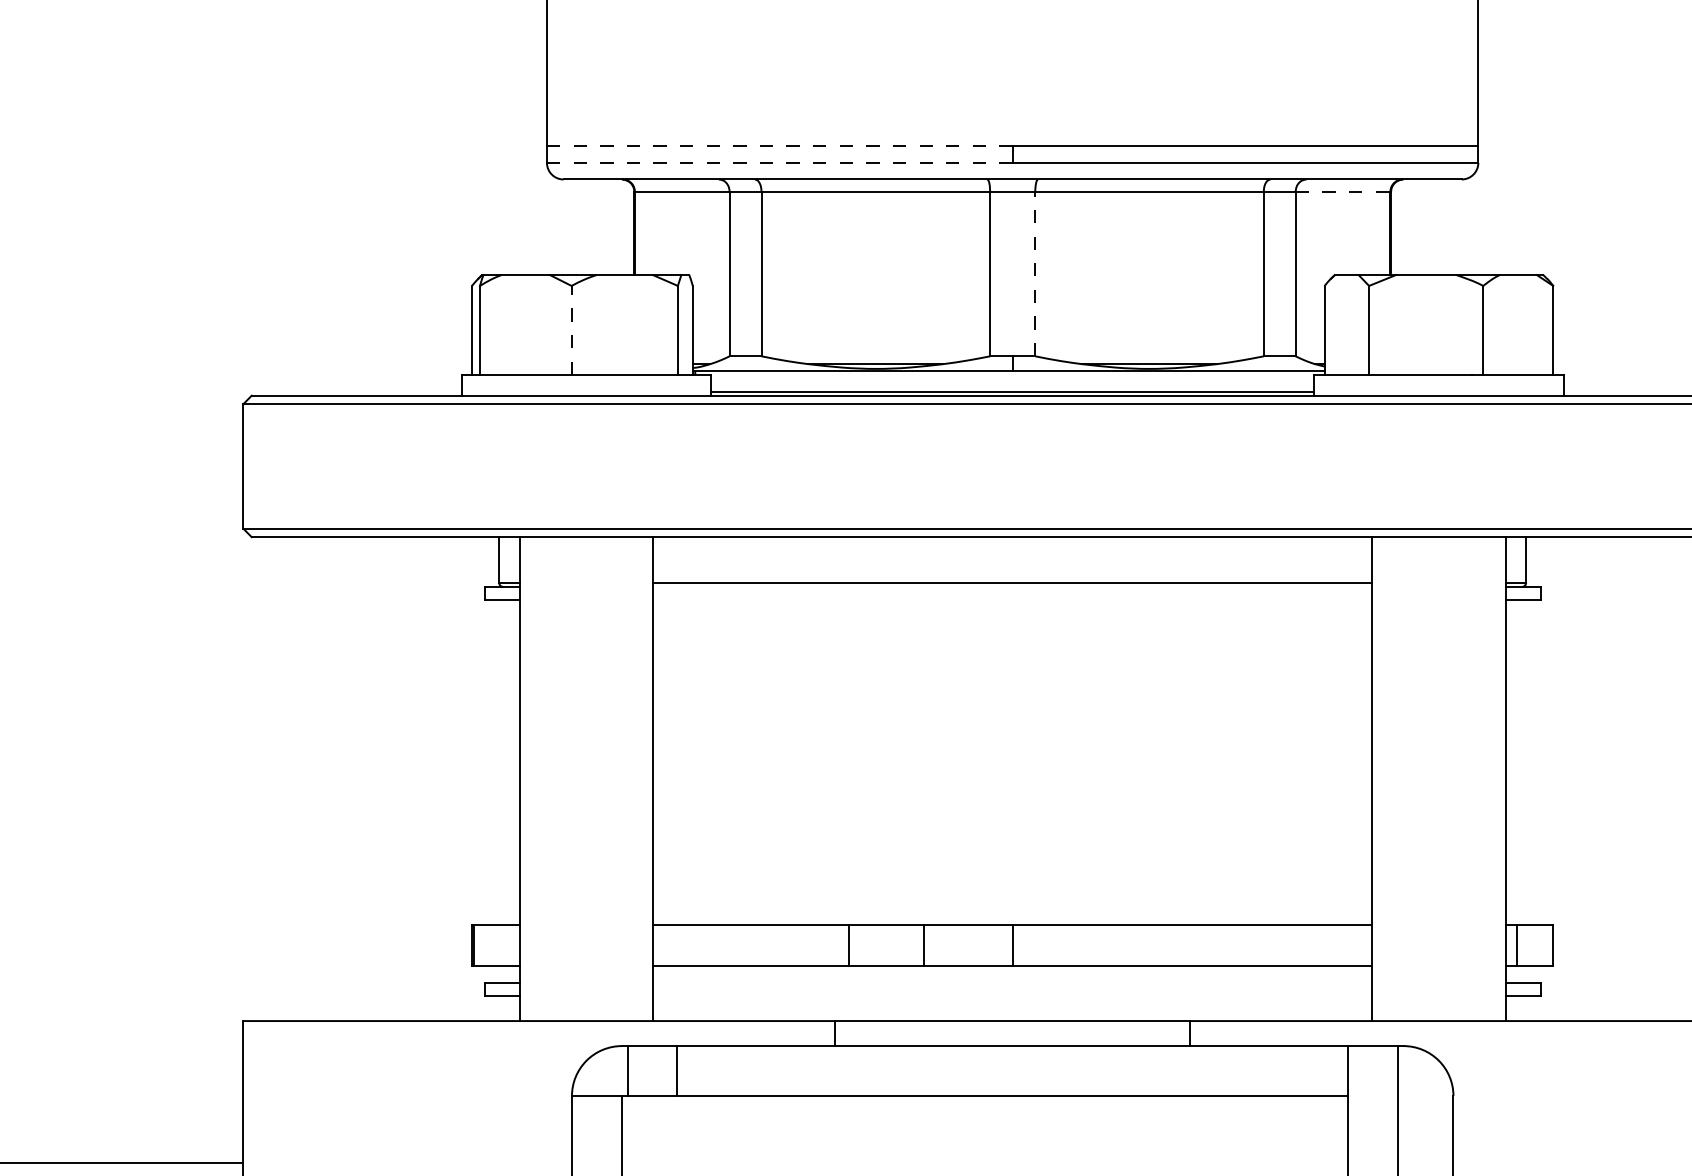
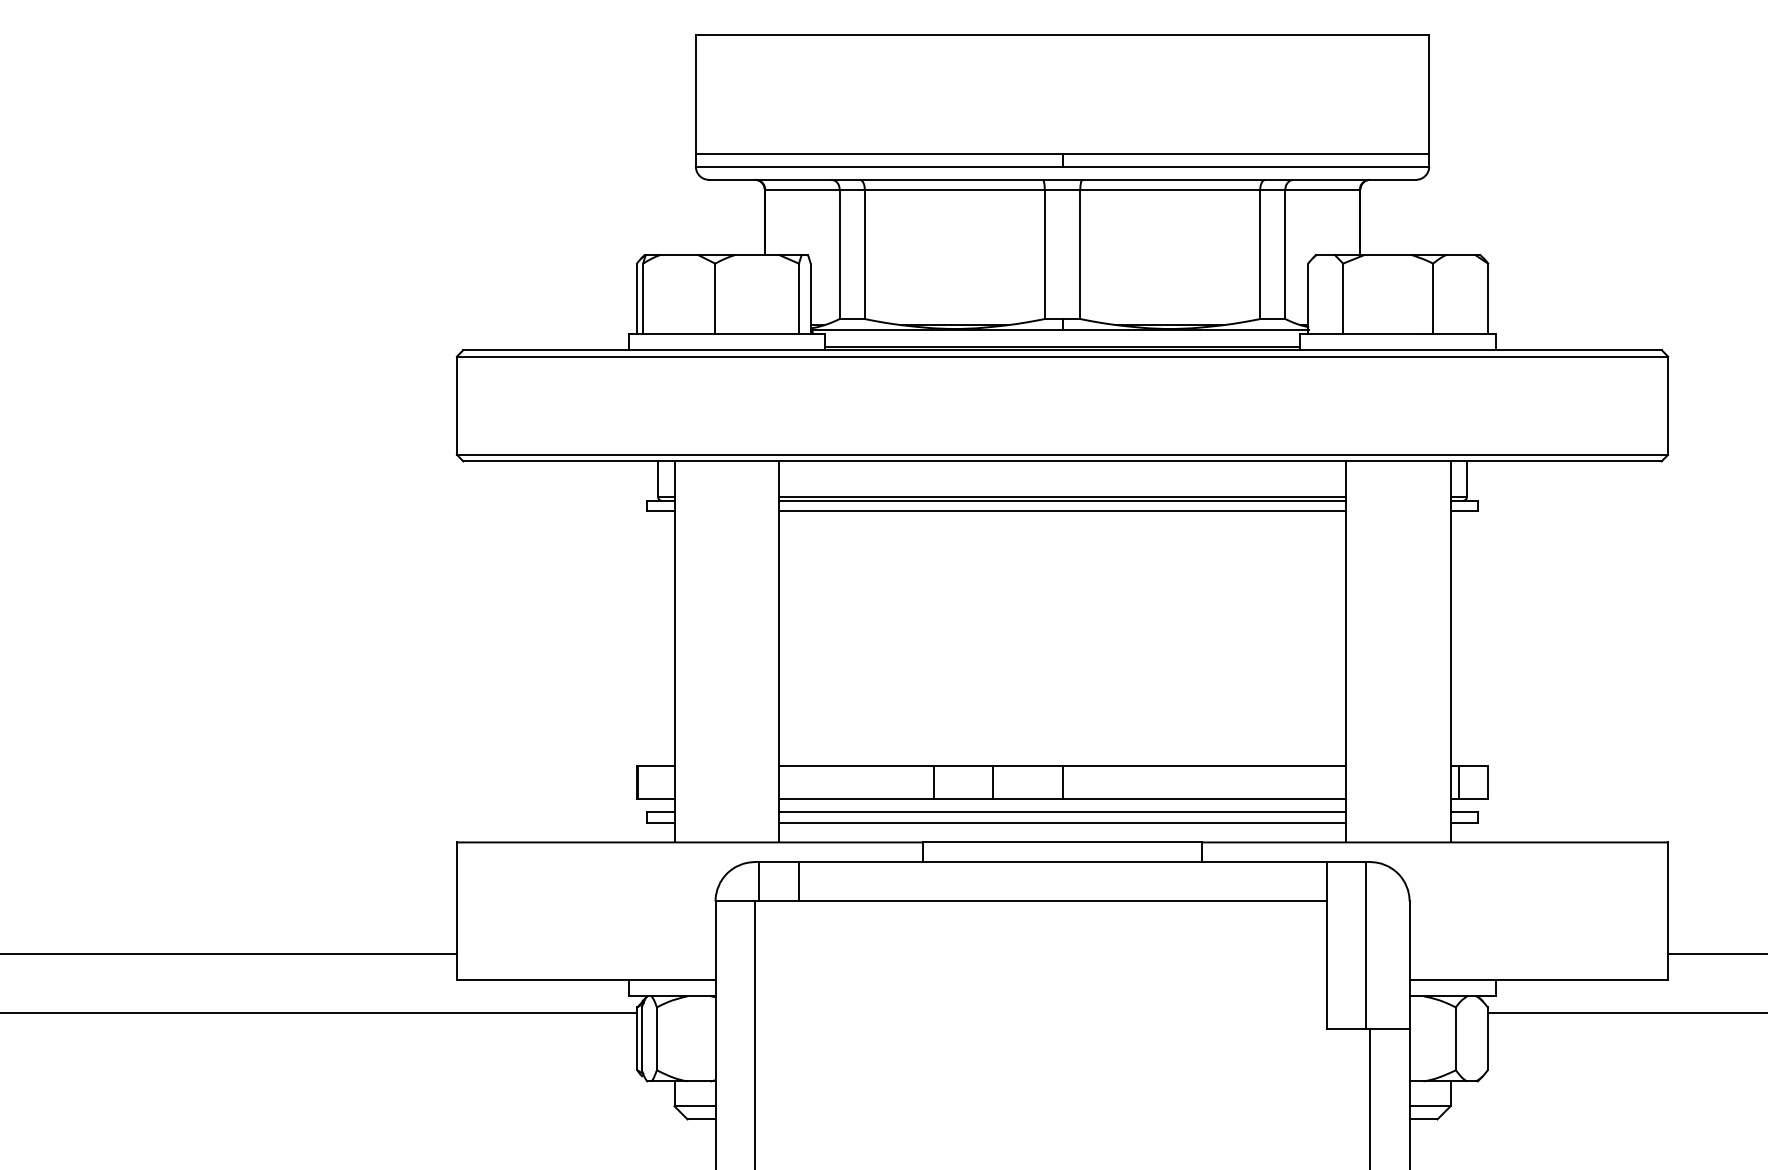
line: (778, 146) -> (878, 153), dashed -> solid
line: (778, 162) -> (878, 166), dashed -> solid
line: (1344, 191) -> (1323, 189), dashed -> solid
line: (1035, 274) -> (1080, 254), dashed -> solid
line: (571, 330) -> (715, 298), dashed -> solid
line: (1012, 586) -> (1062, 500), added
line: (1012, 600) -> (1062, 511), added
line: (1012, 983) -> (1062, 812), added
line: (1012, 995) -> (1062, 822), added

